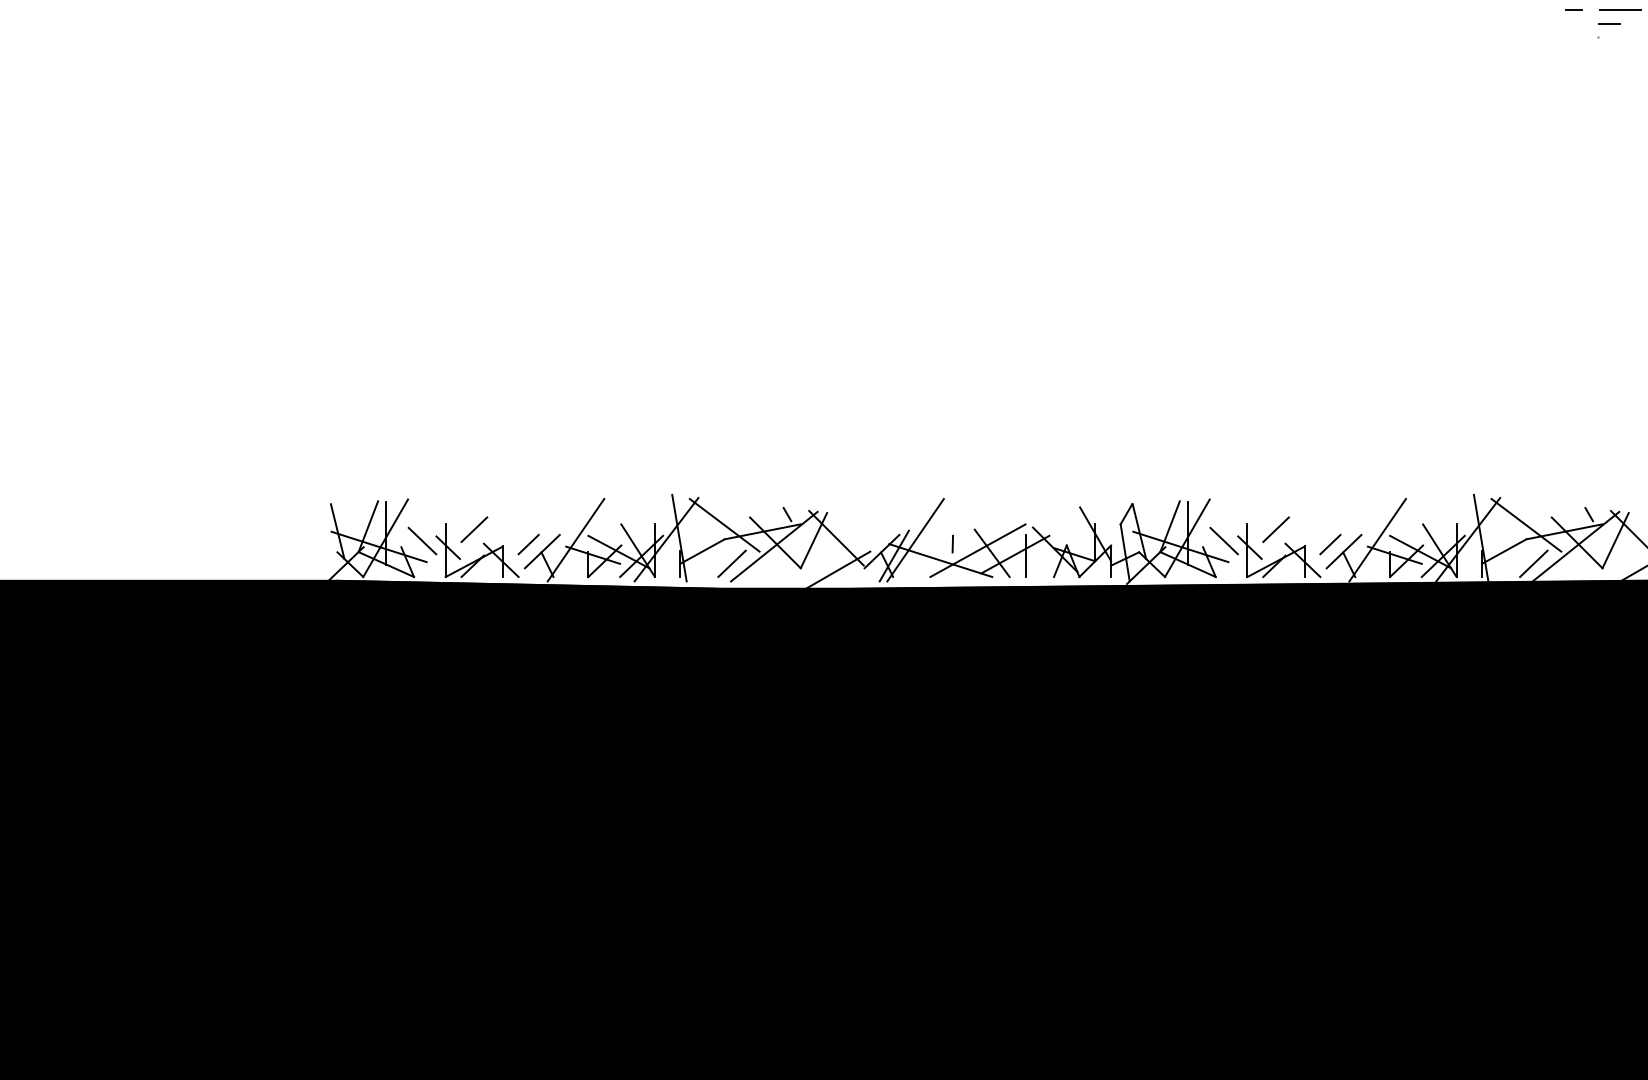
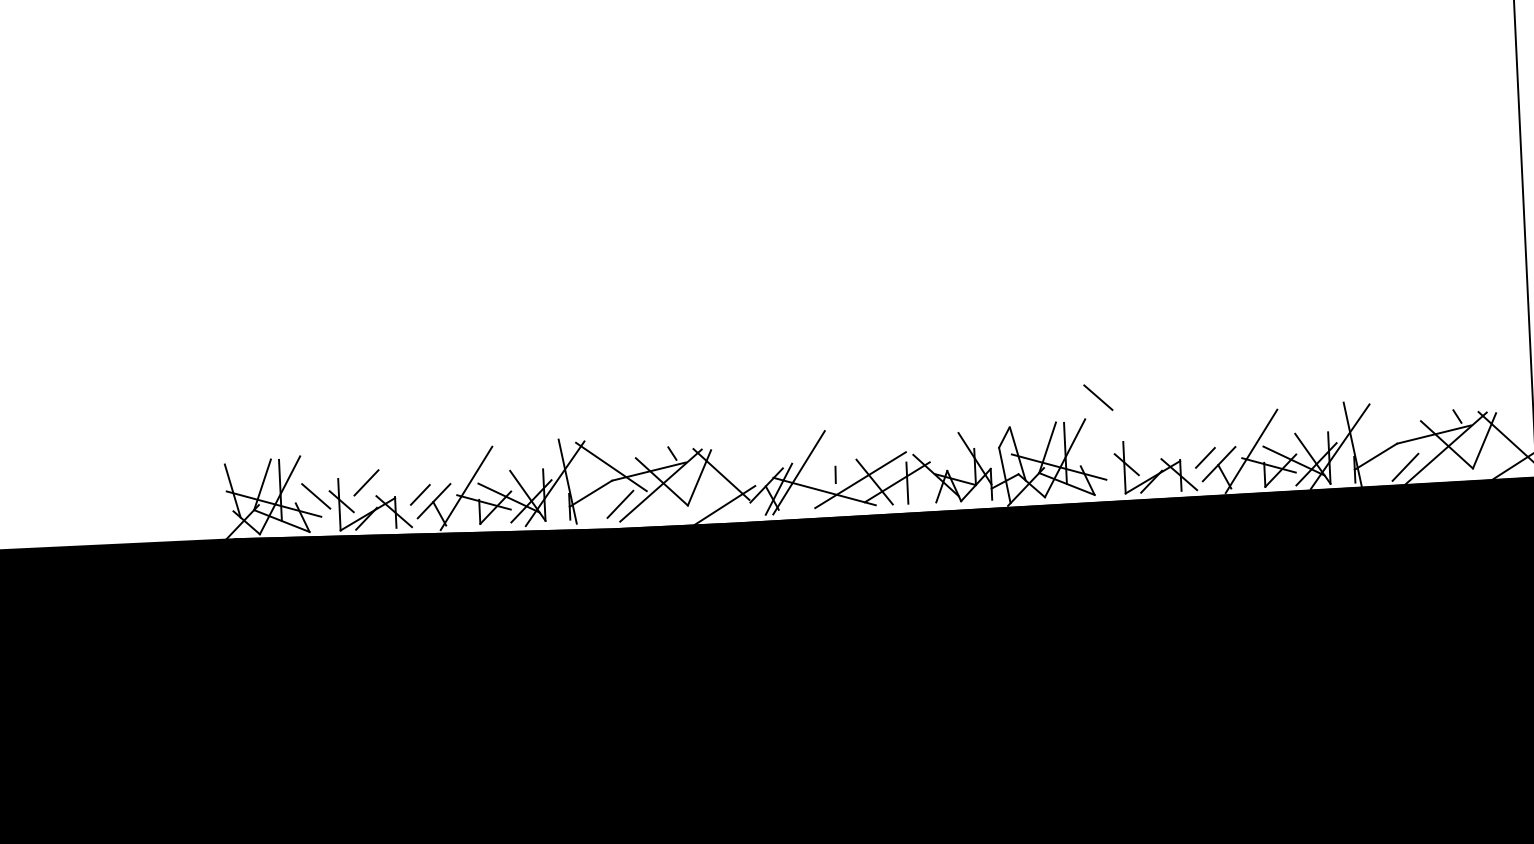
line: (1526, 524) -> (1396, 429), removed
line: (1275, 529) -> (1150, 445), removed
line: (1223, 540) -> (1097, 397), moved

